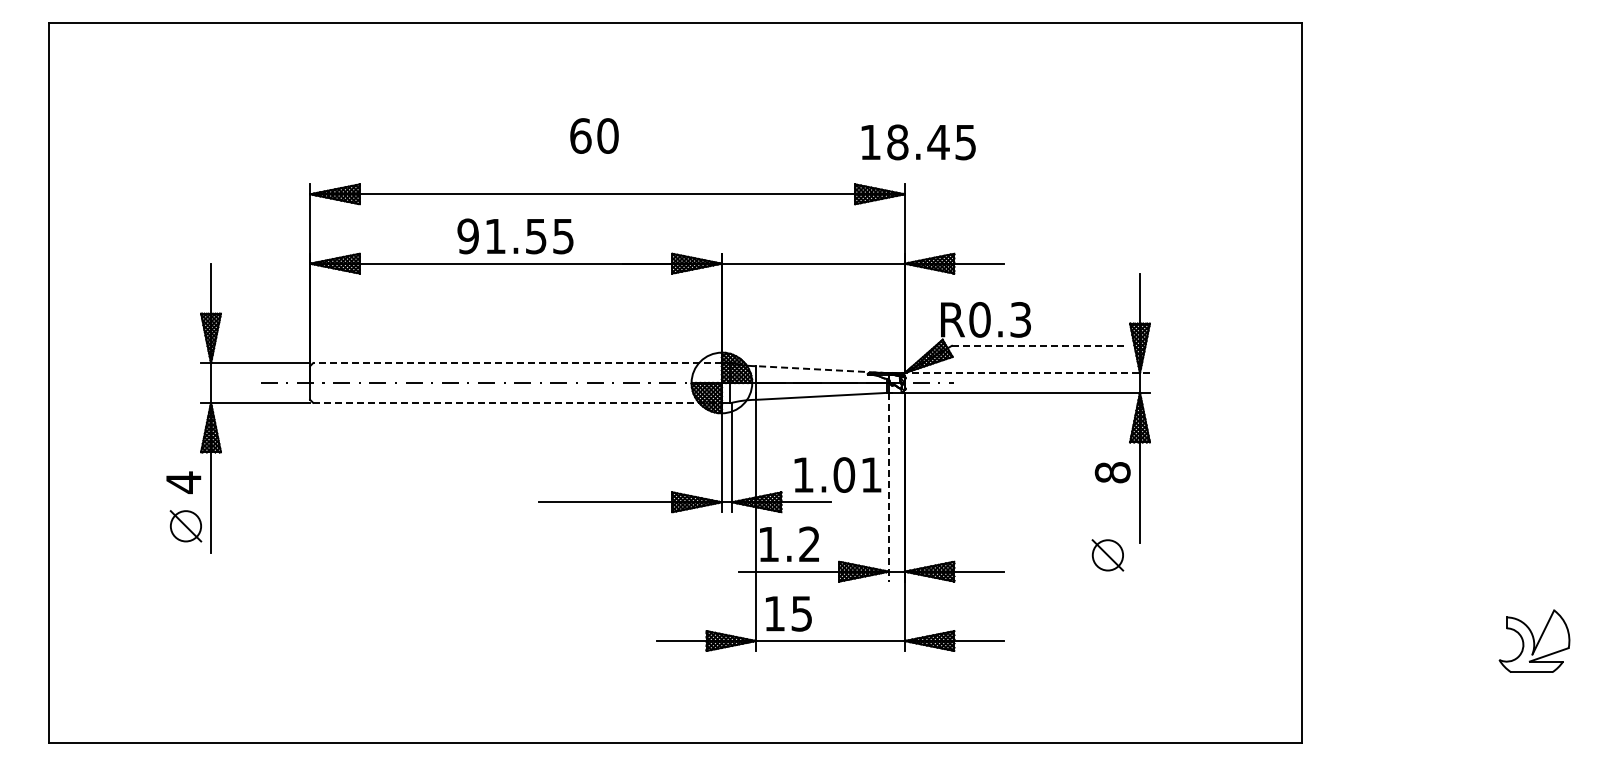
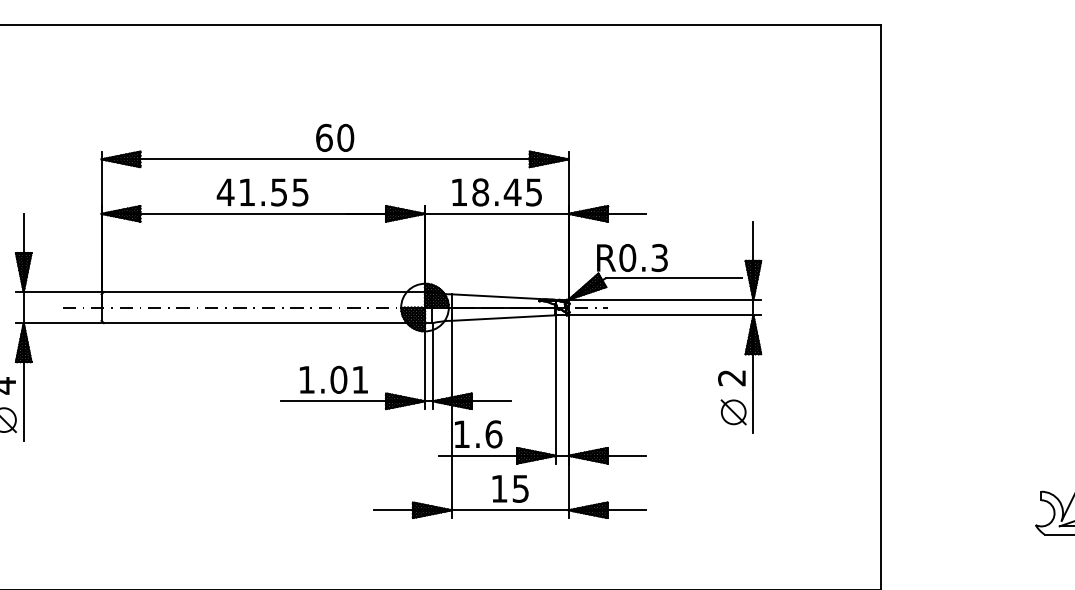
text: (594, 135) -> (335, 137), moved
text: (918, 142) -> (496, 192), moved
text: (467, 236) -> (225, 192), 91.55 -> 41.55
line: (1038, 345) -> (673, 278), dashed -> solid
line: (517, 363) -> (264, 292), dashed -> solid
line: (821, 369) -> (503, 296), dashed -> solid
line: (1027, 373) -> (665, 300), dashed -> solid
line: (518, 402) -> (265, 322), dashed -> solid
text: (1112, 472) -> (731, 377), 8 -> 2
text: (837, 474) -> (333, 379), moved
line: (888, 487) -> (555, 389), dashed -> solid
text: (809, 544) -> (493, 434), 1.2 -> 1.6
part: (1107, 555) -> (733, 412), moved
text: (788, 613) -> (510, 488), moved

